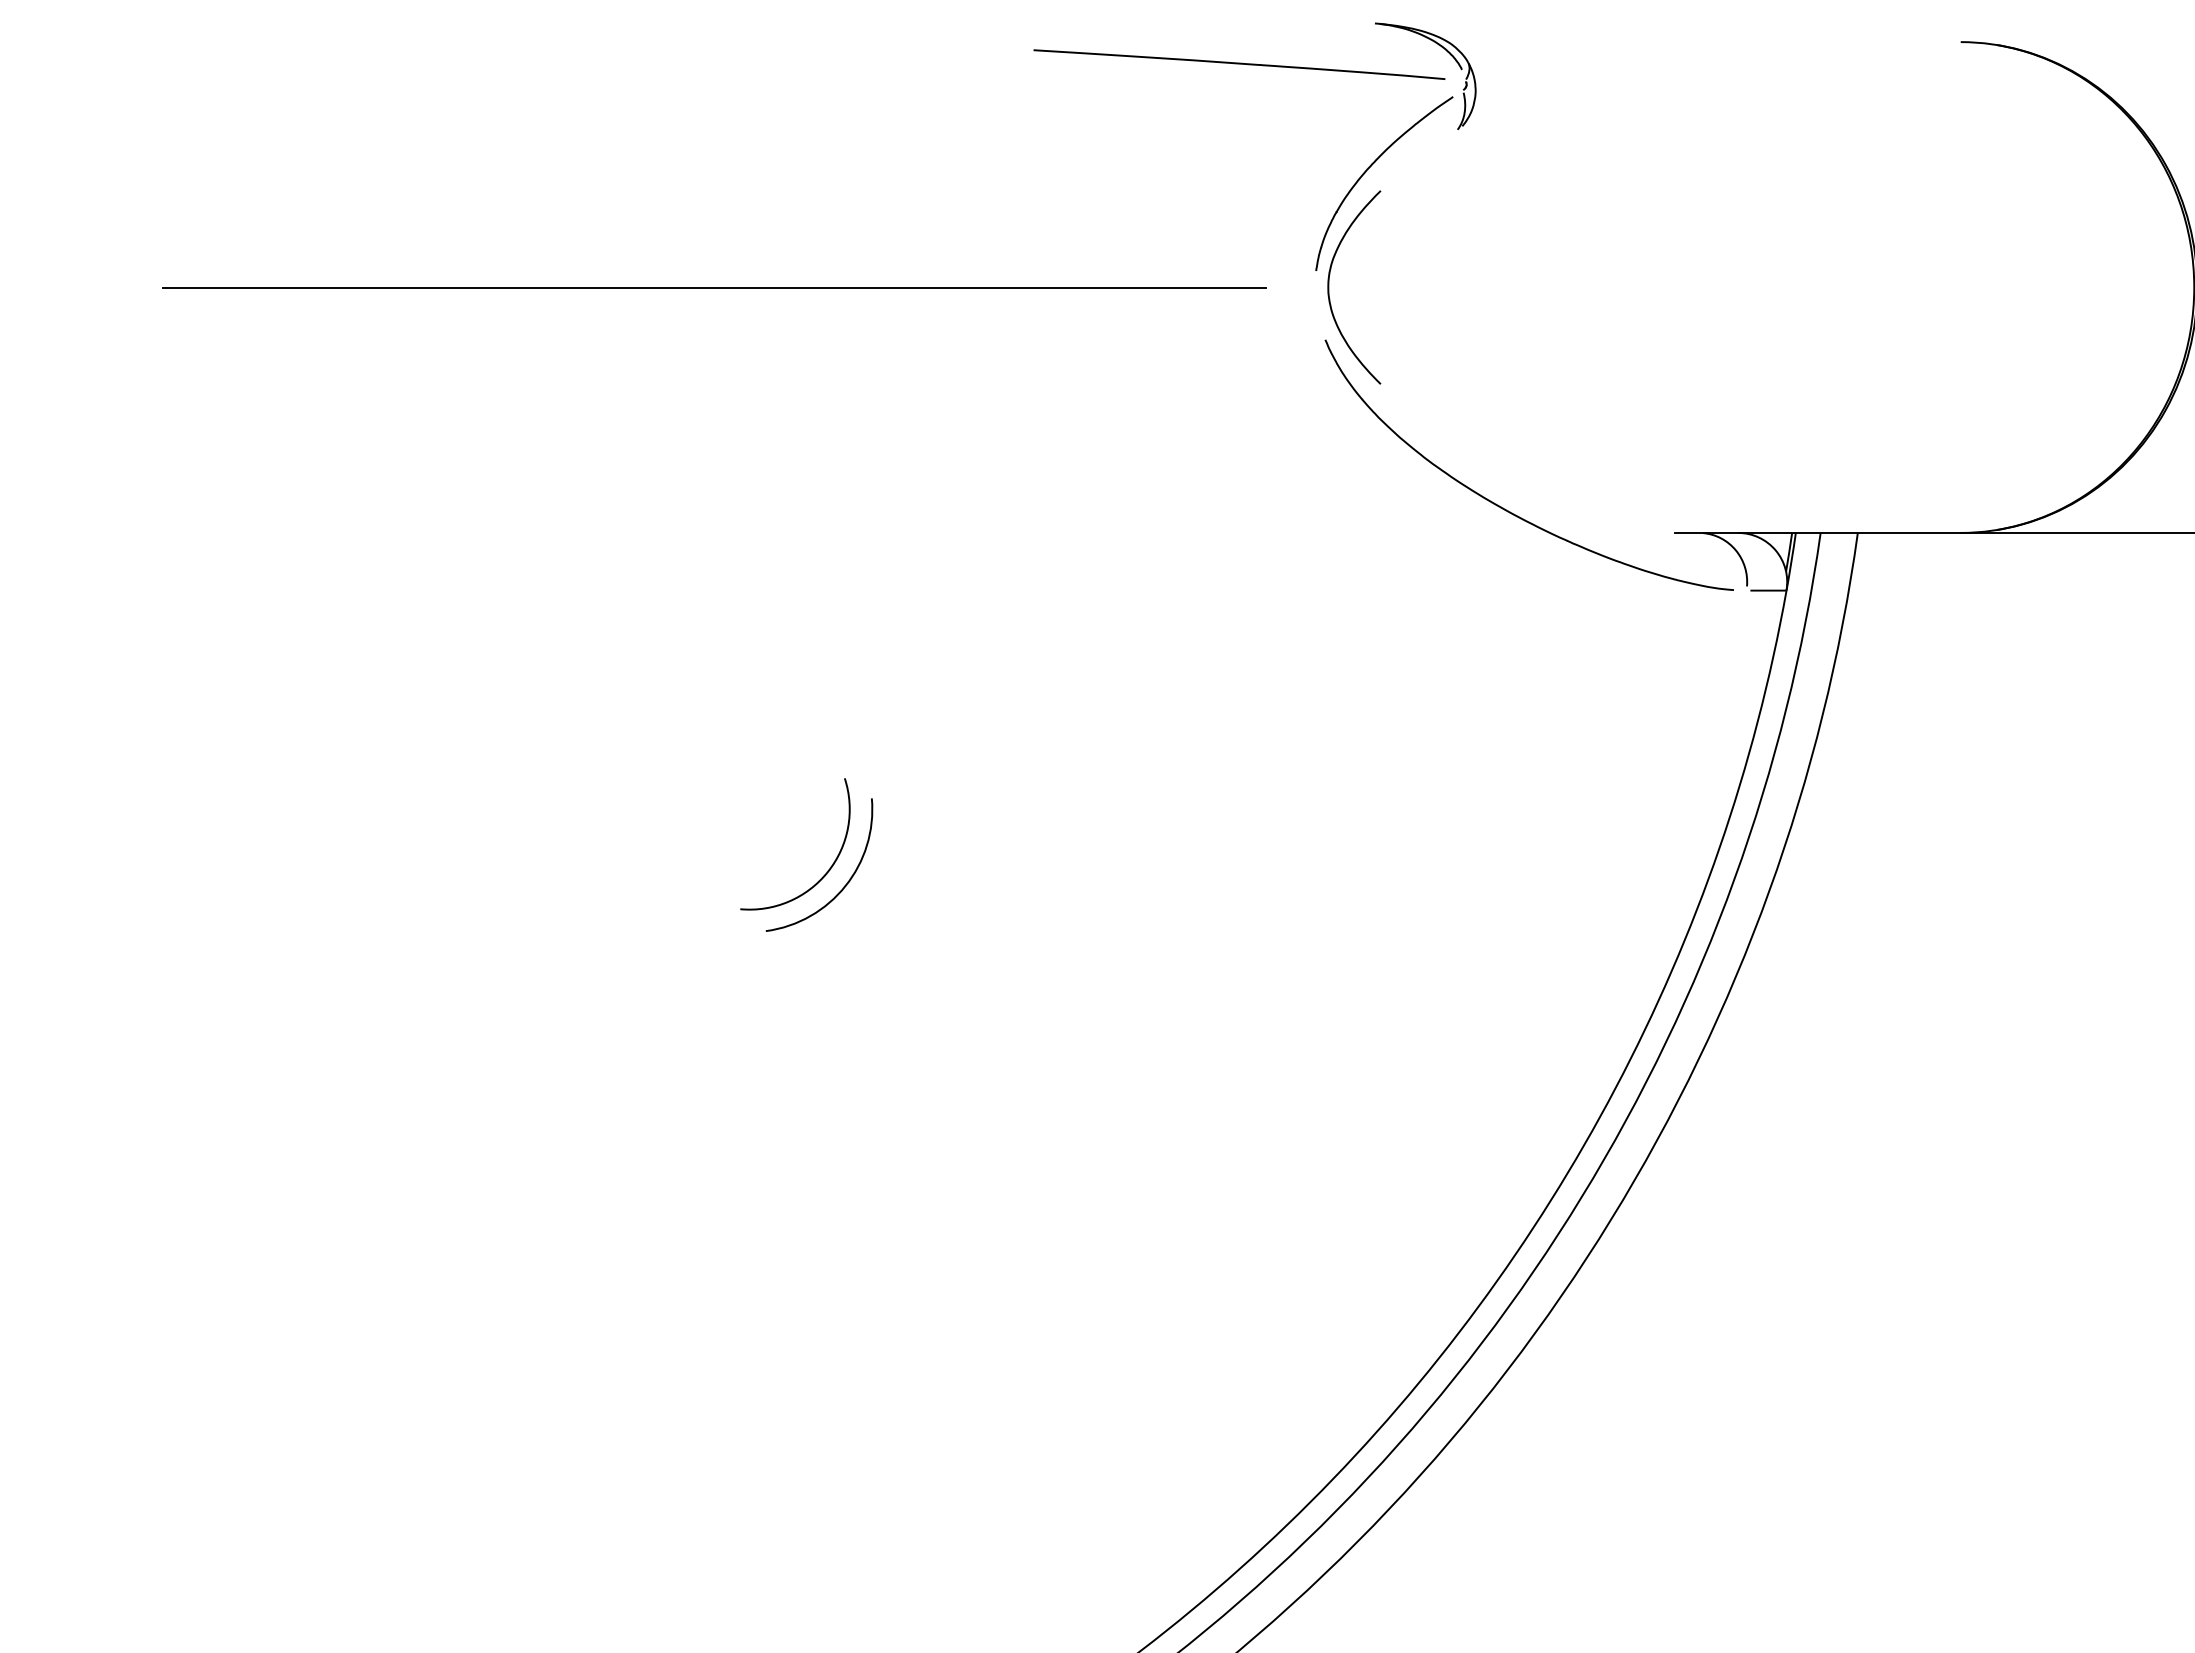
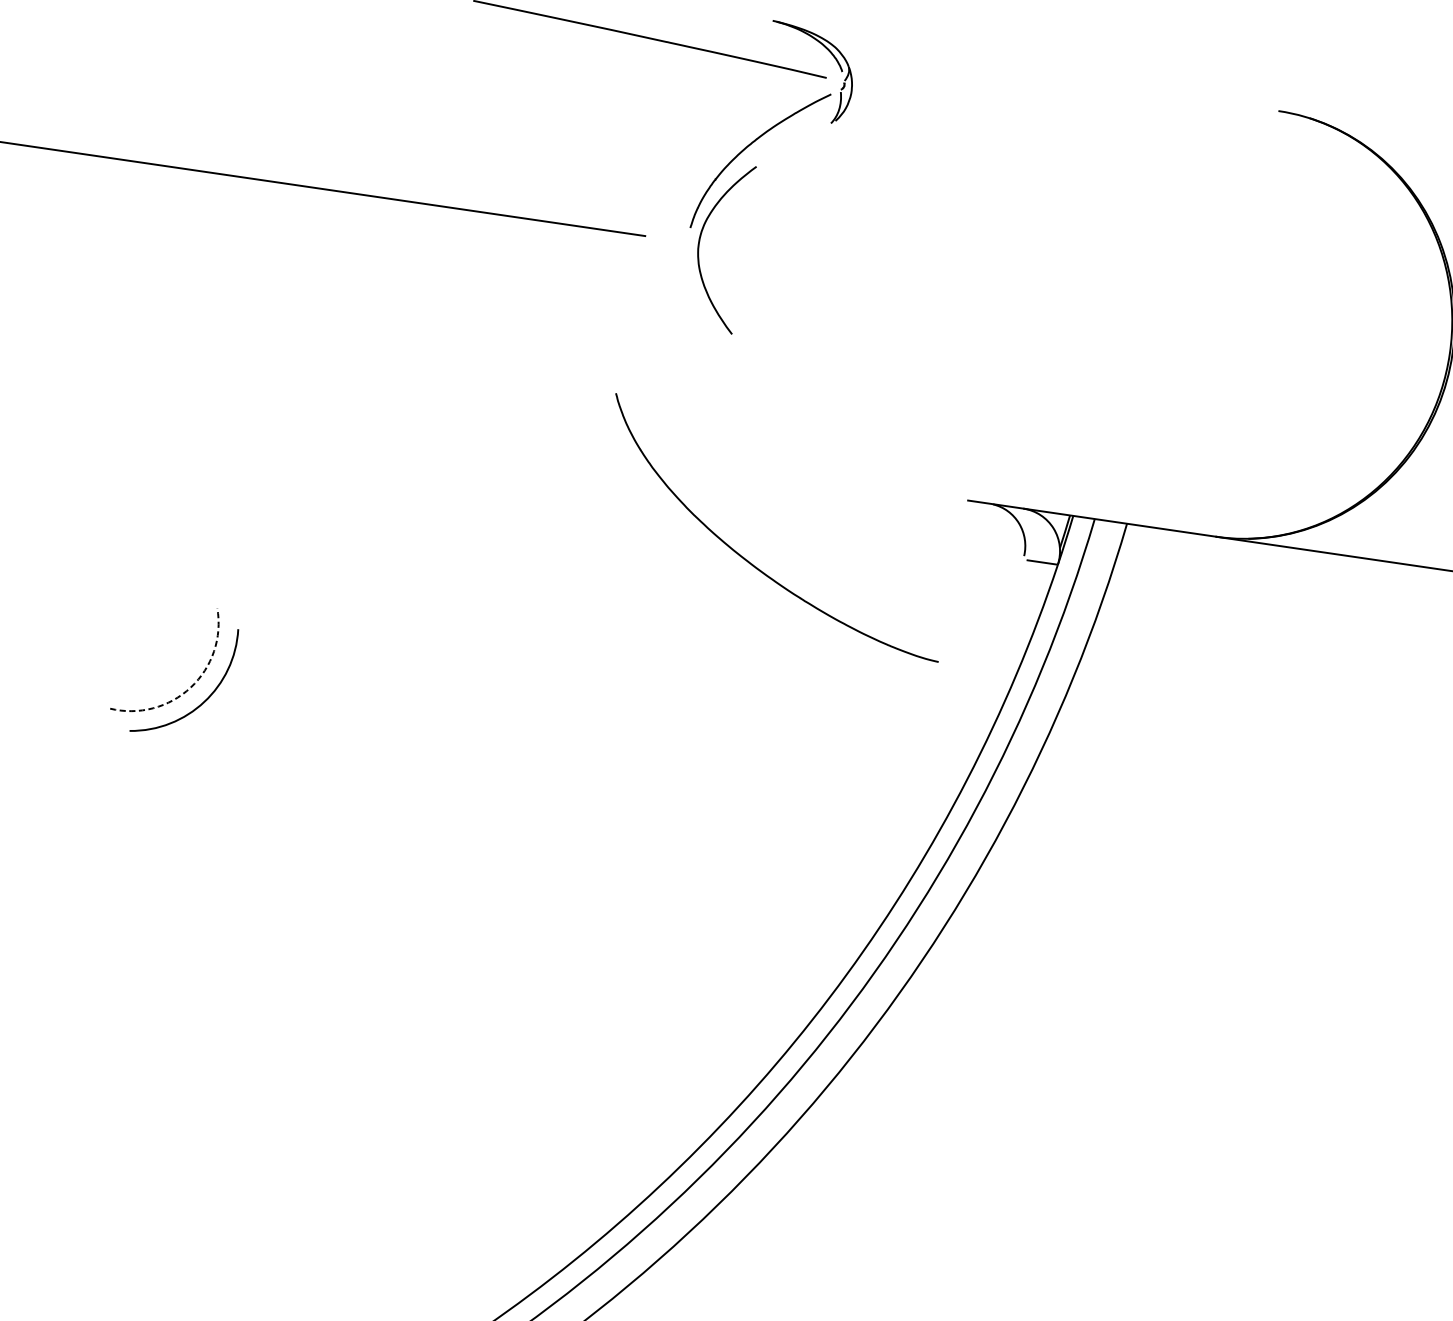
curve: (1503, 507) -> (749, 561), moved
arc: (827, 871) -> (190, 687), solid -> dashed

